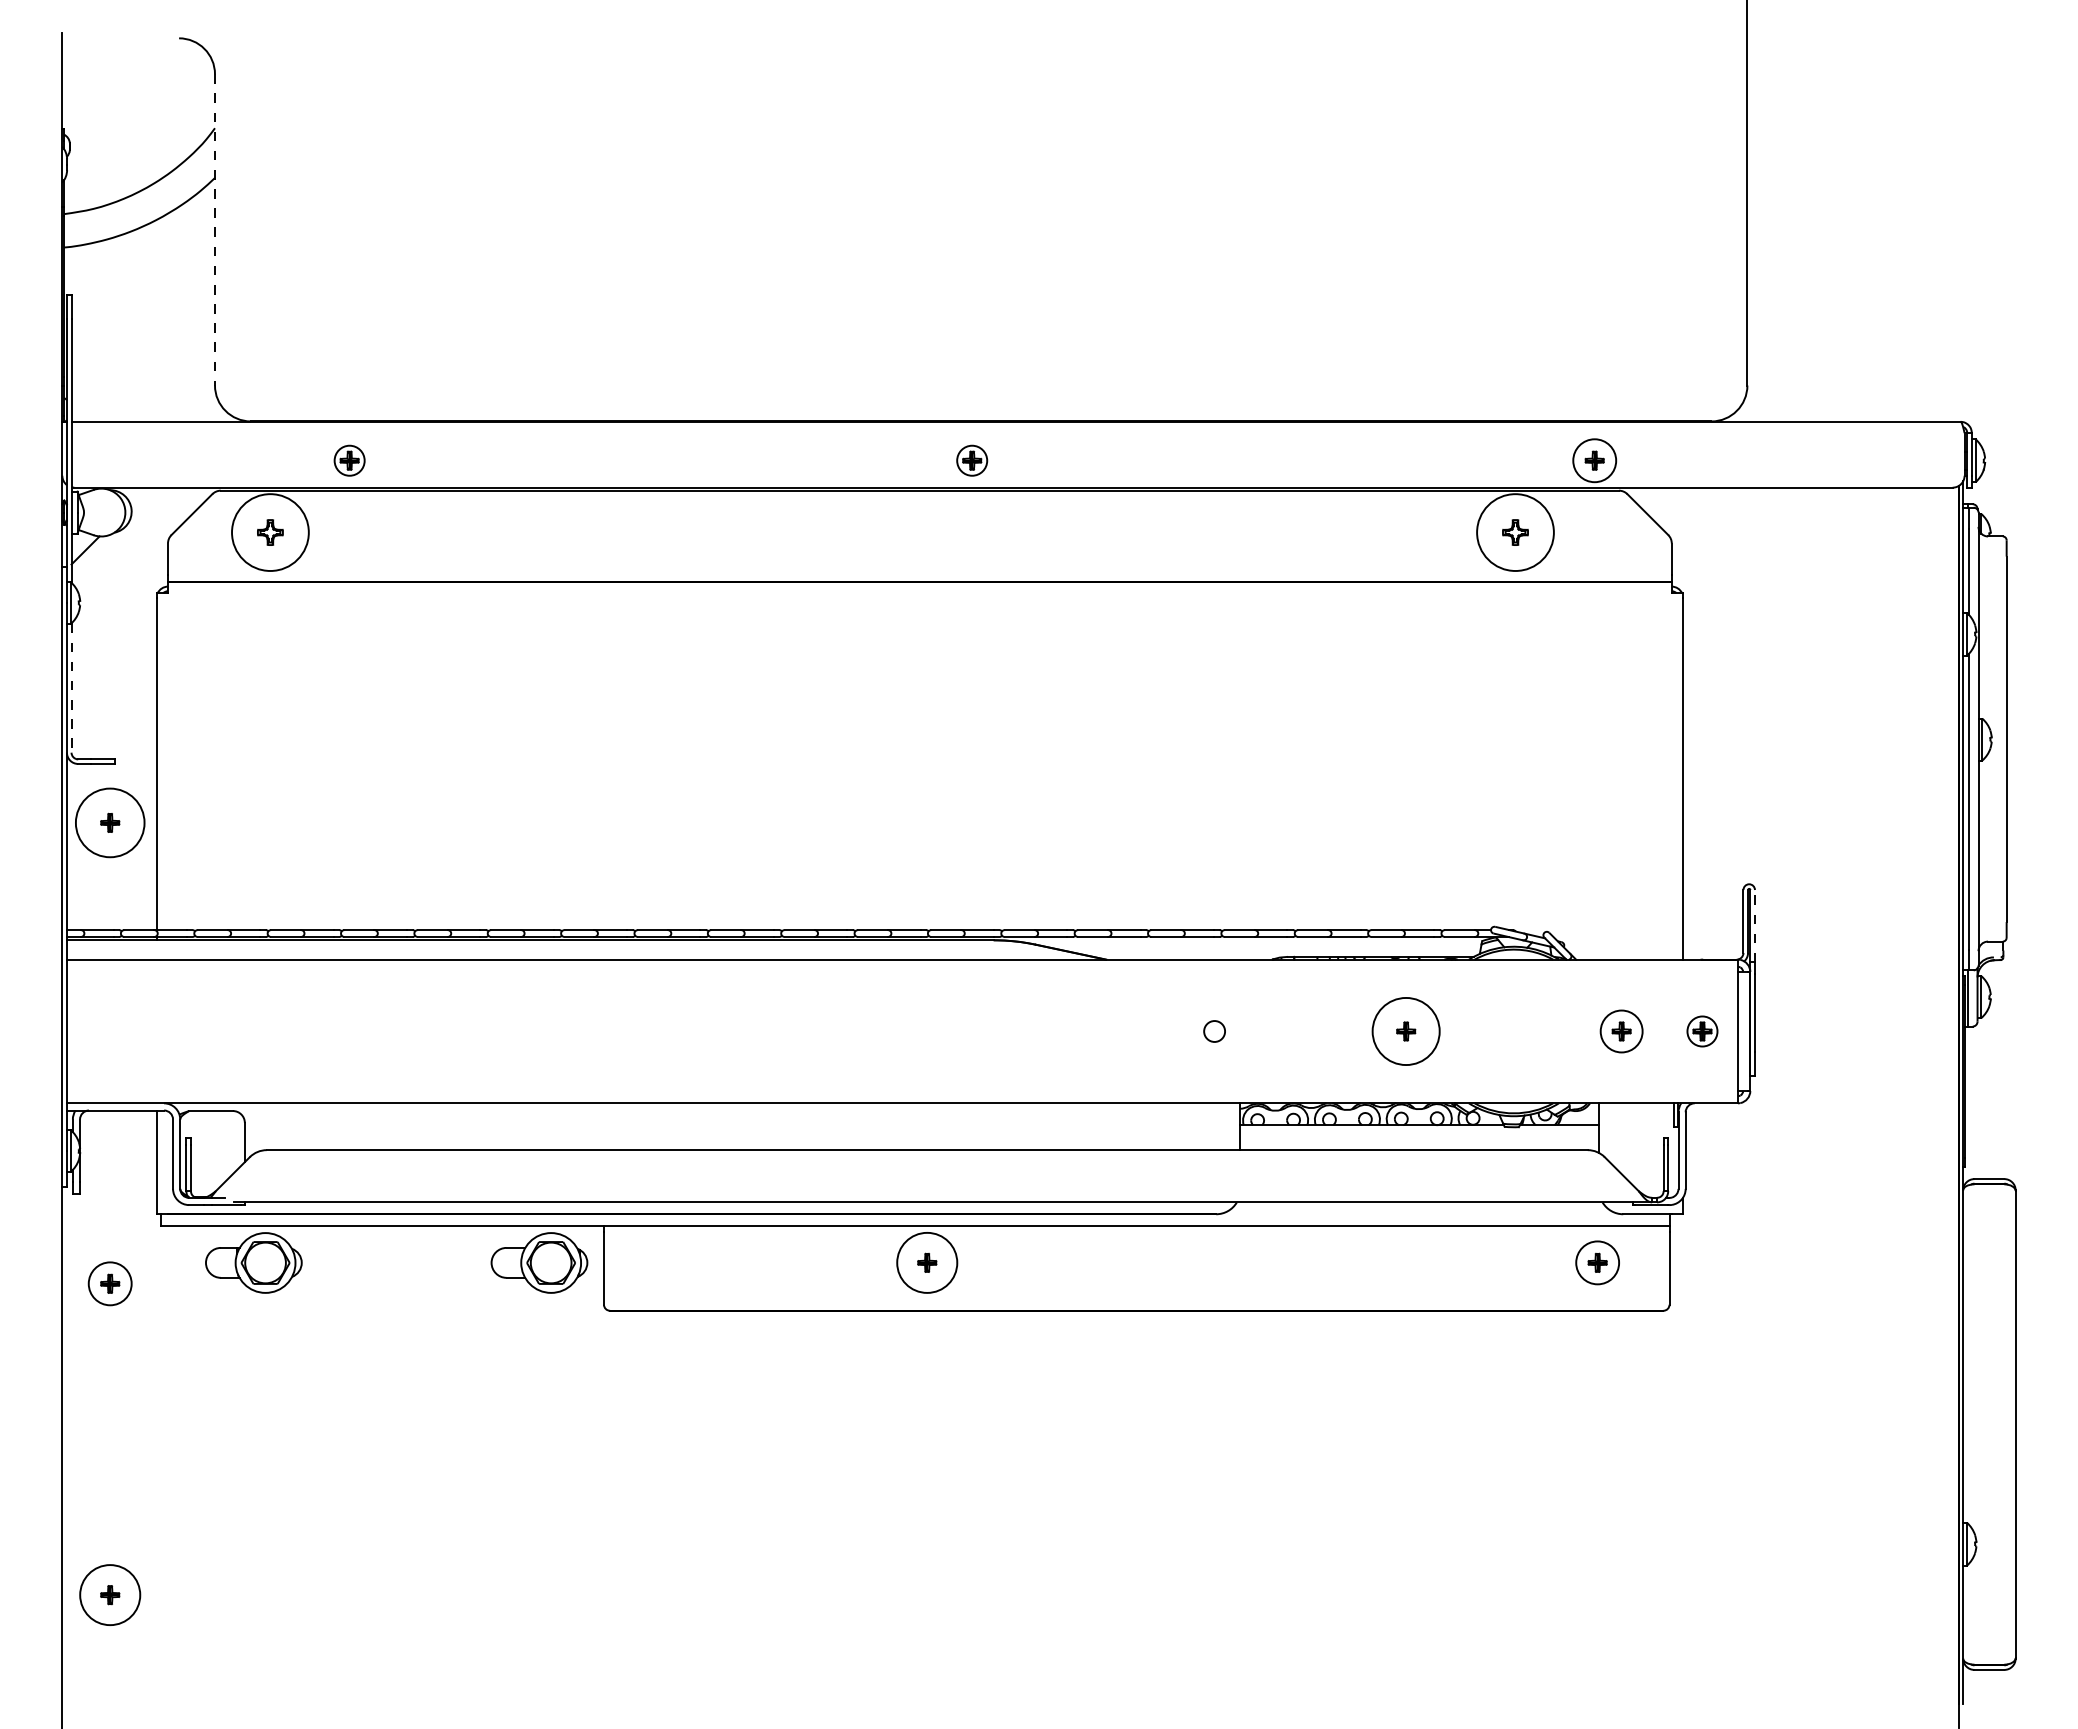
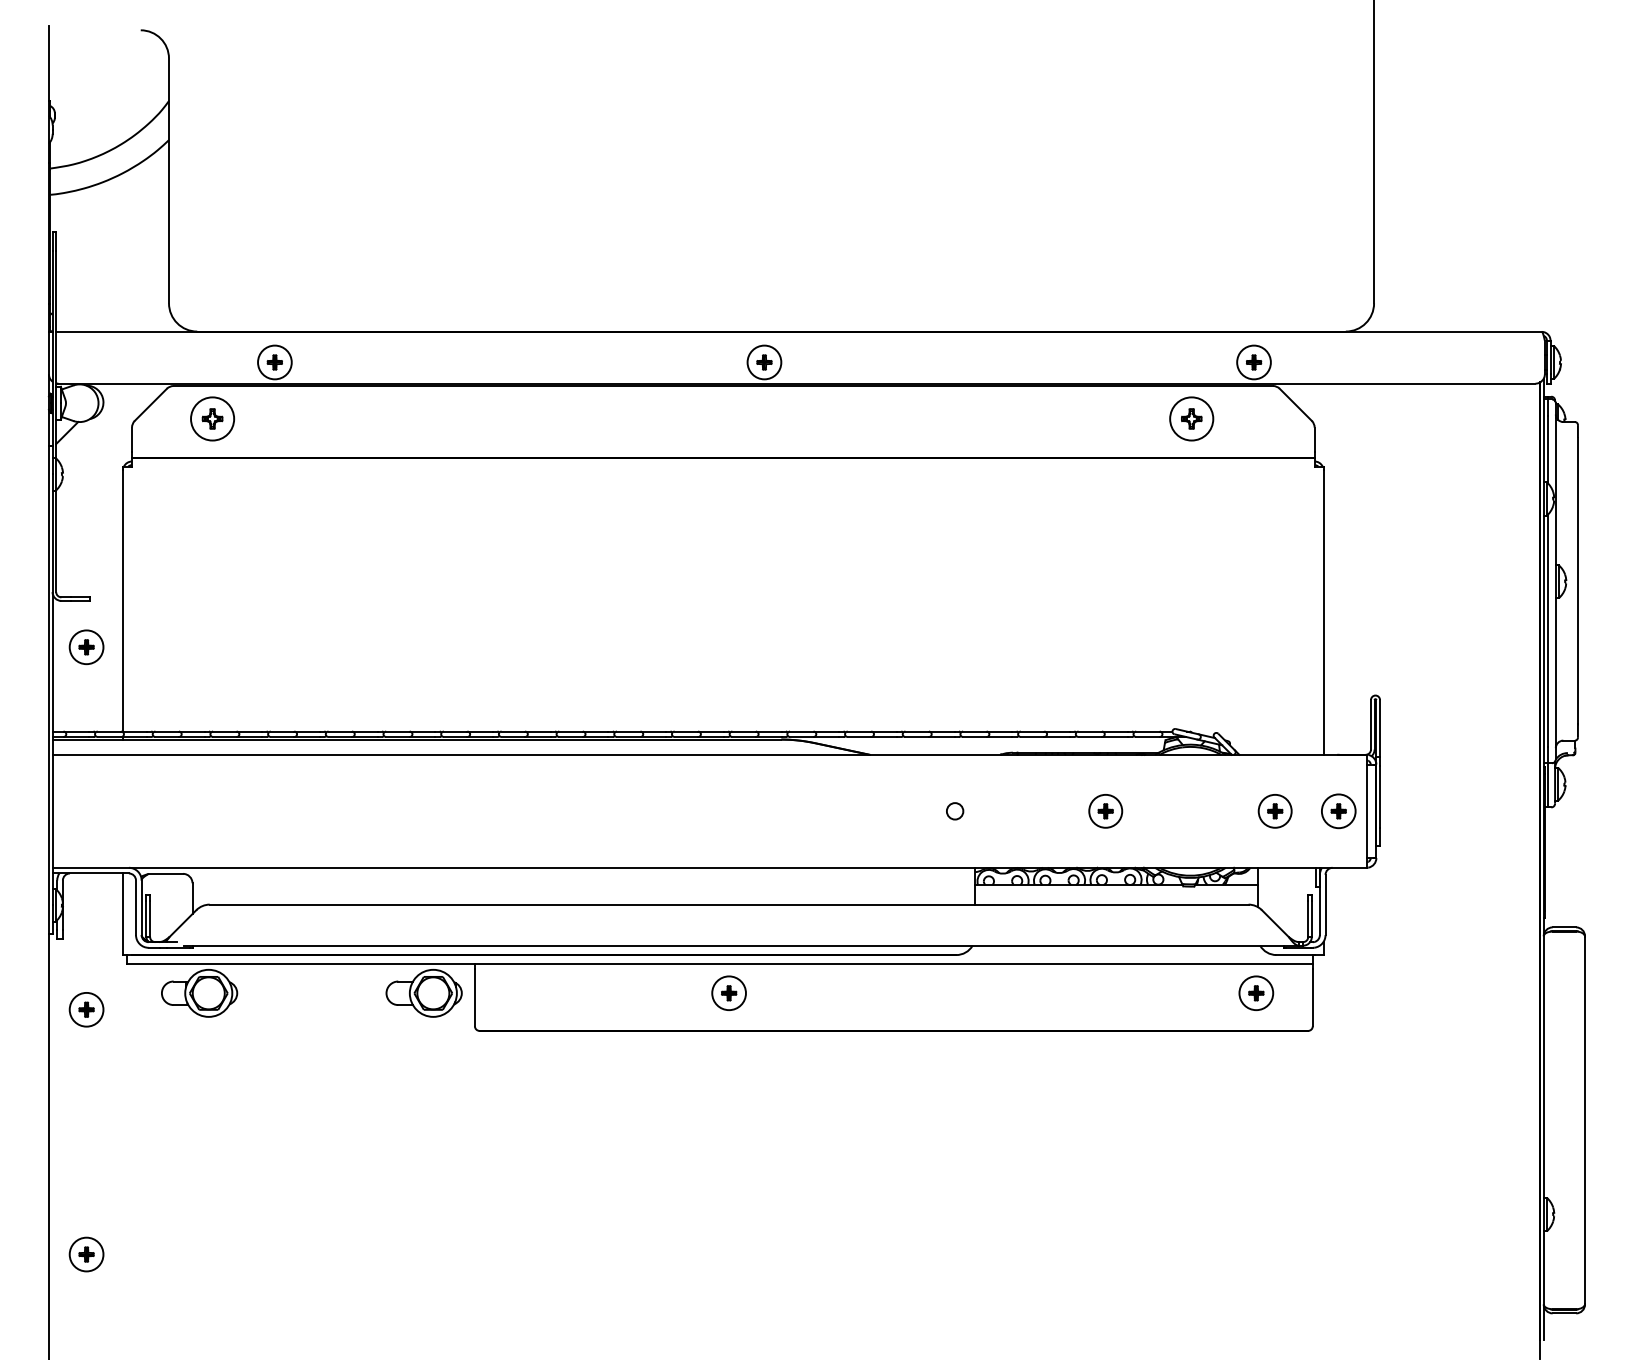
line: (215, 229) -> (169, 180), dashed -> solid
circle: (349, 460) -> (274, 362), size x1.43
circle: (971, 460) -> (763, 362), size x1.43
circle: (269, 532) -> (211, 418), size x0.71
circle: (1515, 532) -> (1191, 418), size x0.71
line: (71, 688) -> (56, 541), dashed -> solid
circle: (109, 822) -> (86, 646), size x0.62
line: (1754, 925) -> (1379, 727), dashed -> solid
circle: (1406, 1031) -> (1106, 811), size x0.62
circle: (1702, 1031) -> (1338, 811), size x1.43
circle: (926, 1262) -> (728, 992), size x0.71
circle: (109, 1594) -> (86, 1254), size x0.71

